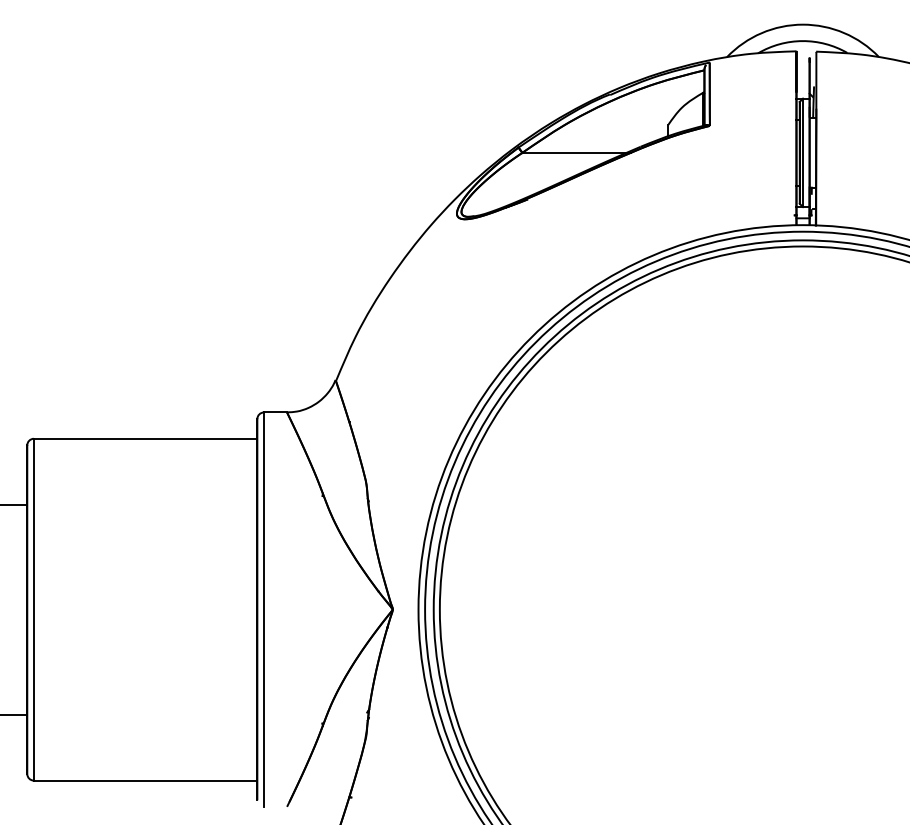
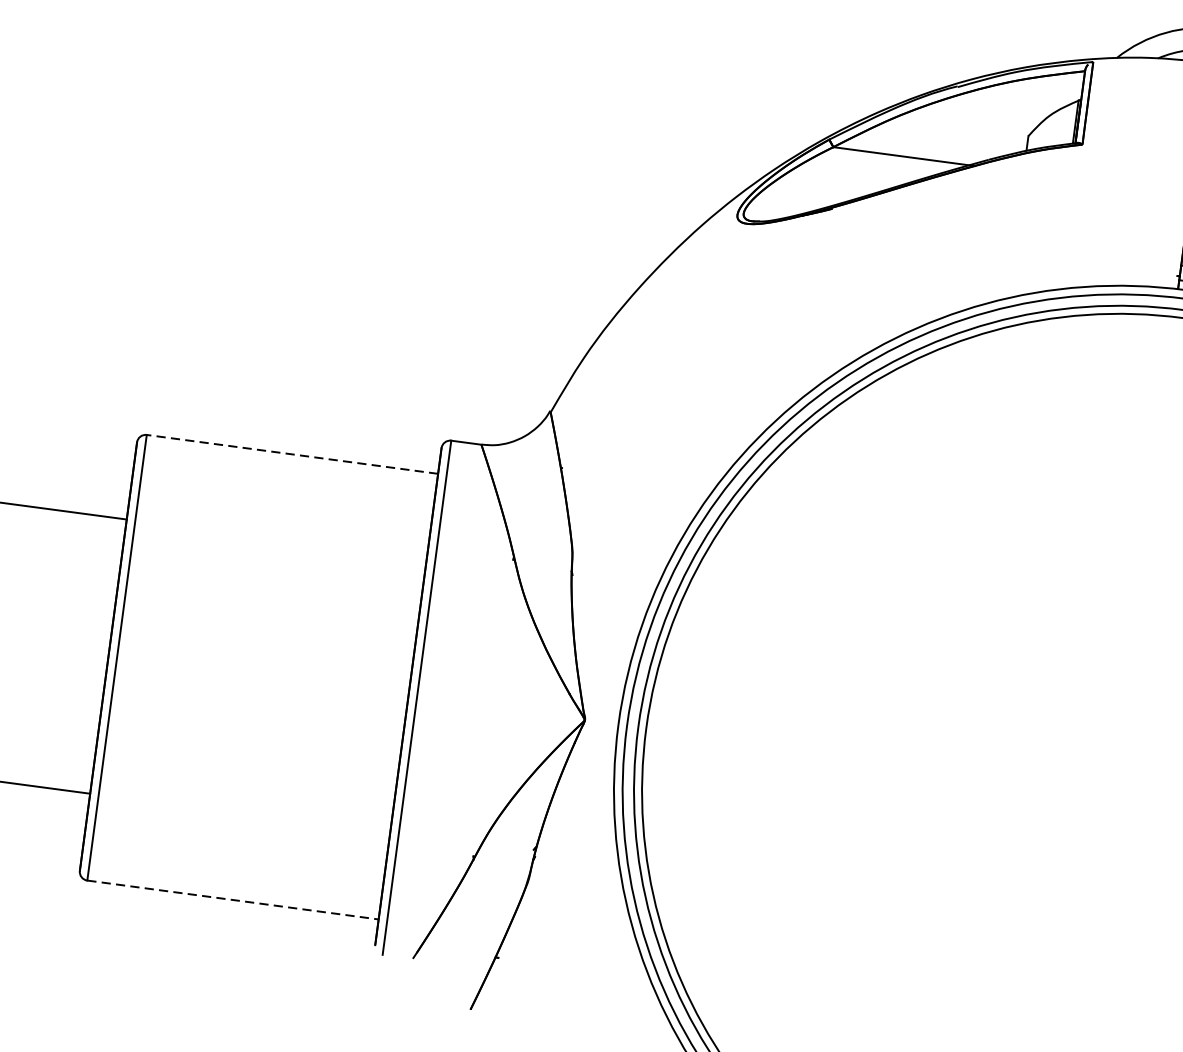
line: (145, 438) -> (292, 454), solid -> dashed
line: (145, 780) -> (232, 899), solid -> dashed

